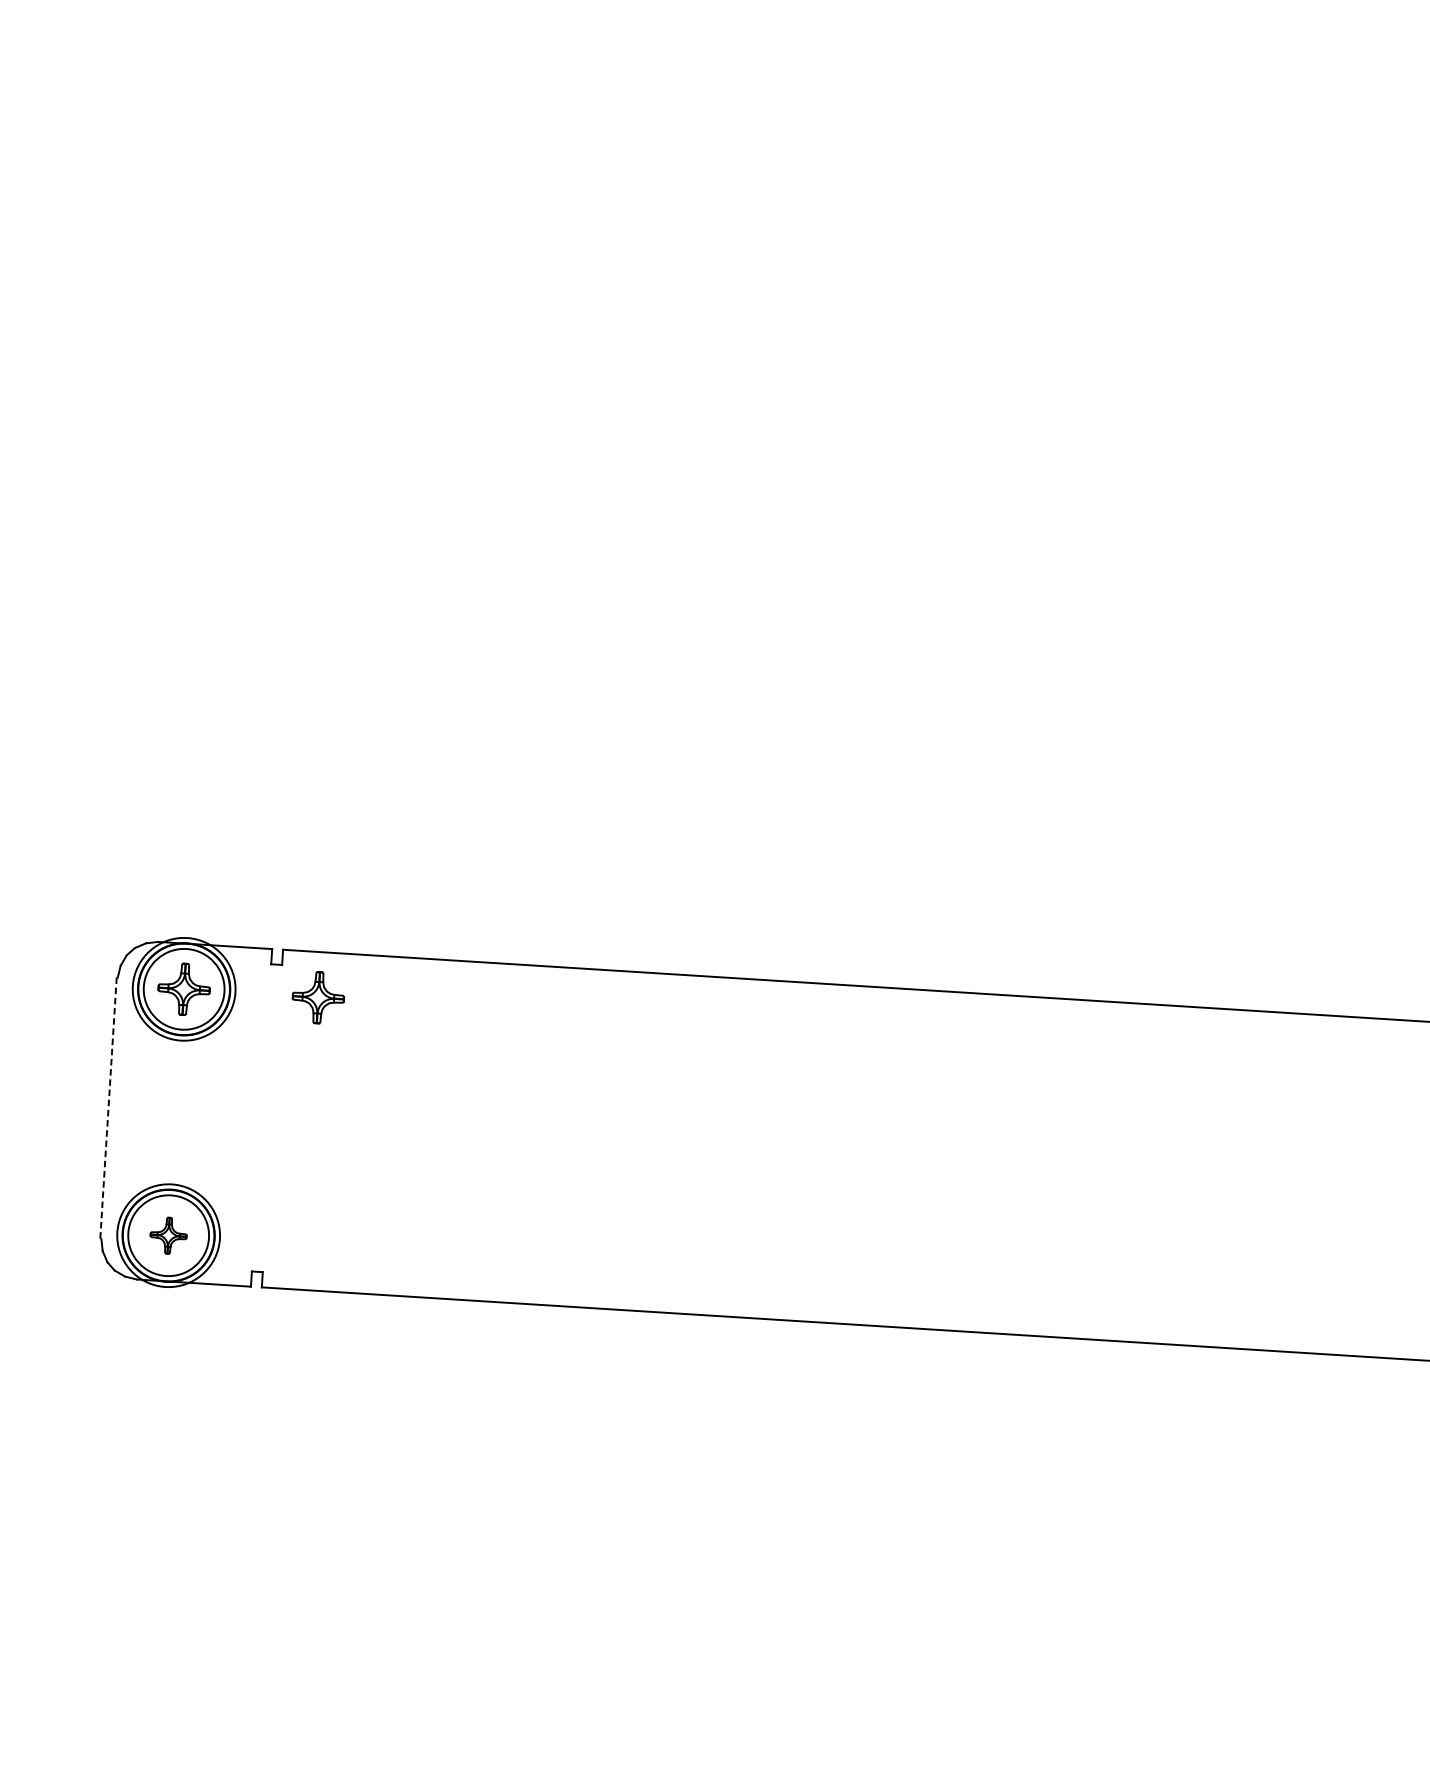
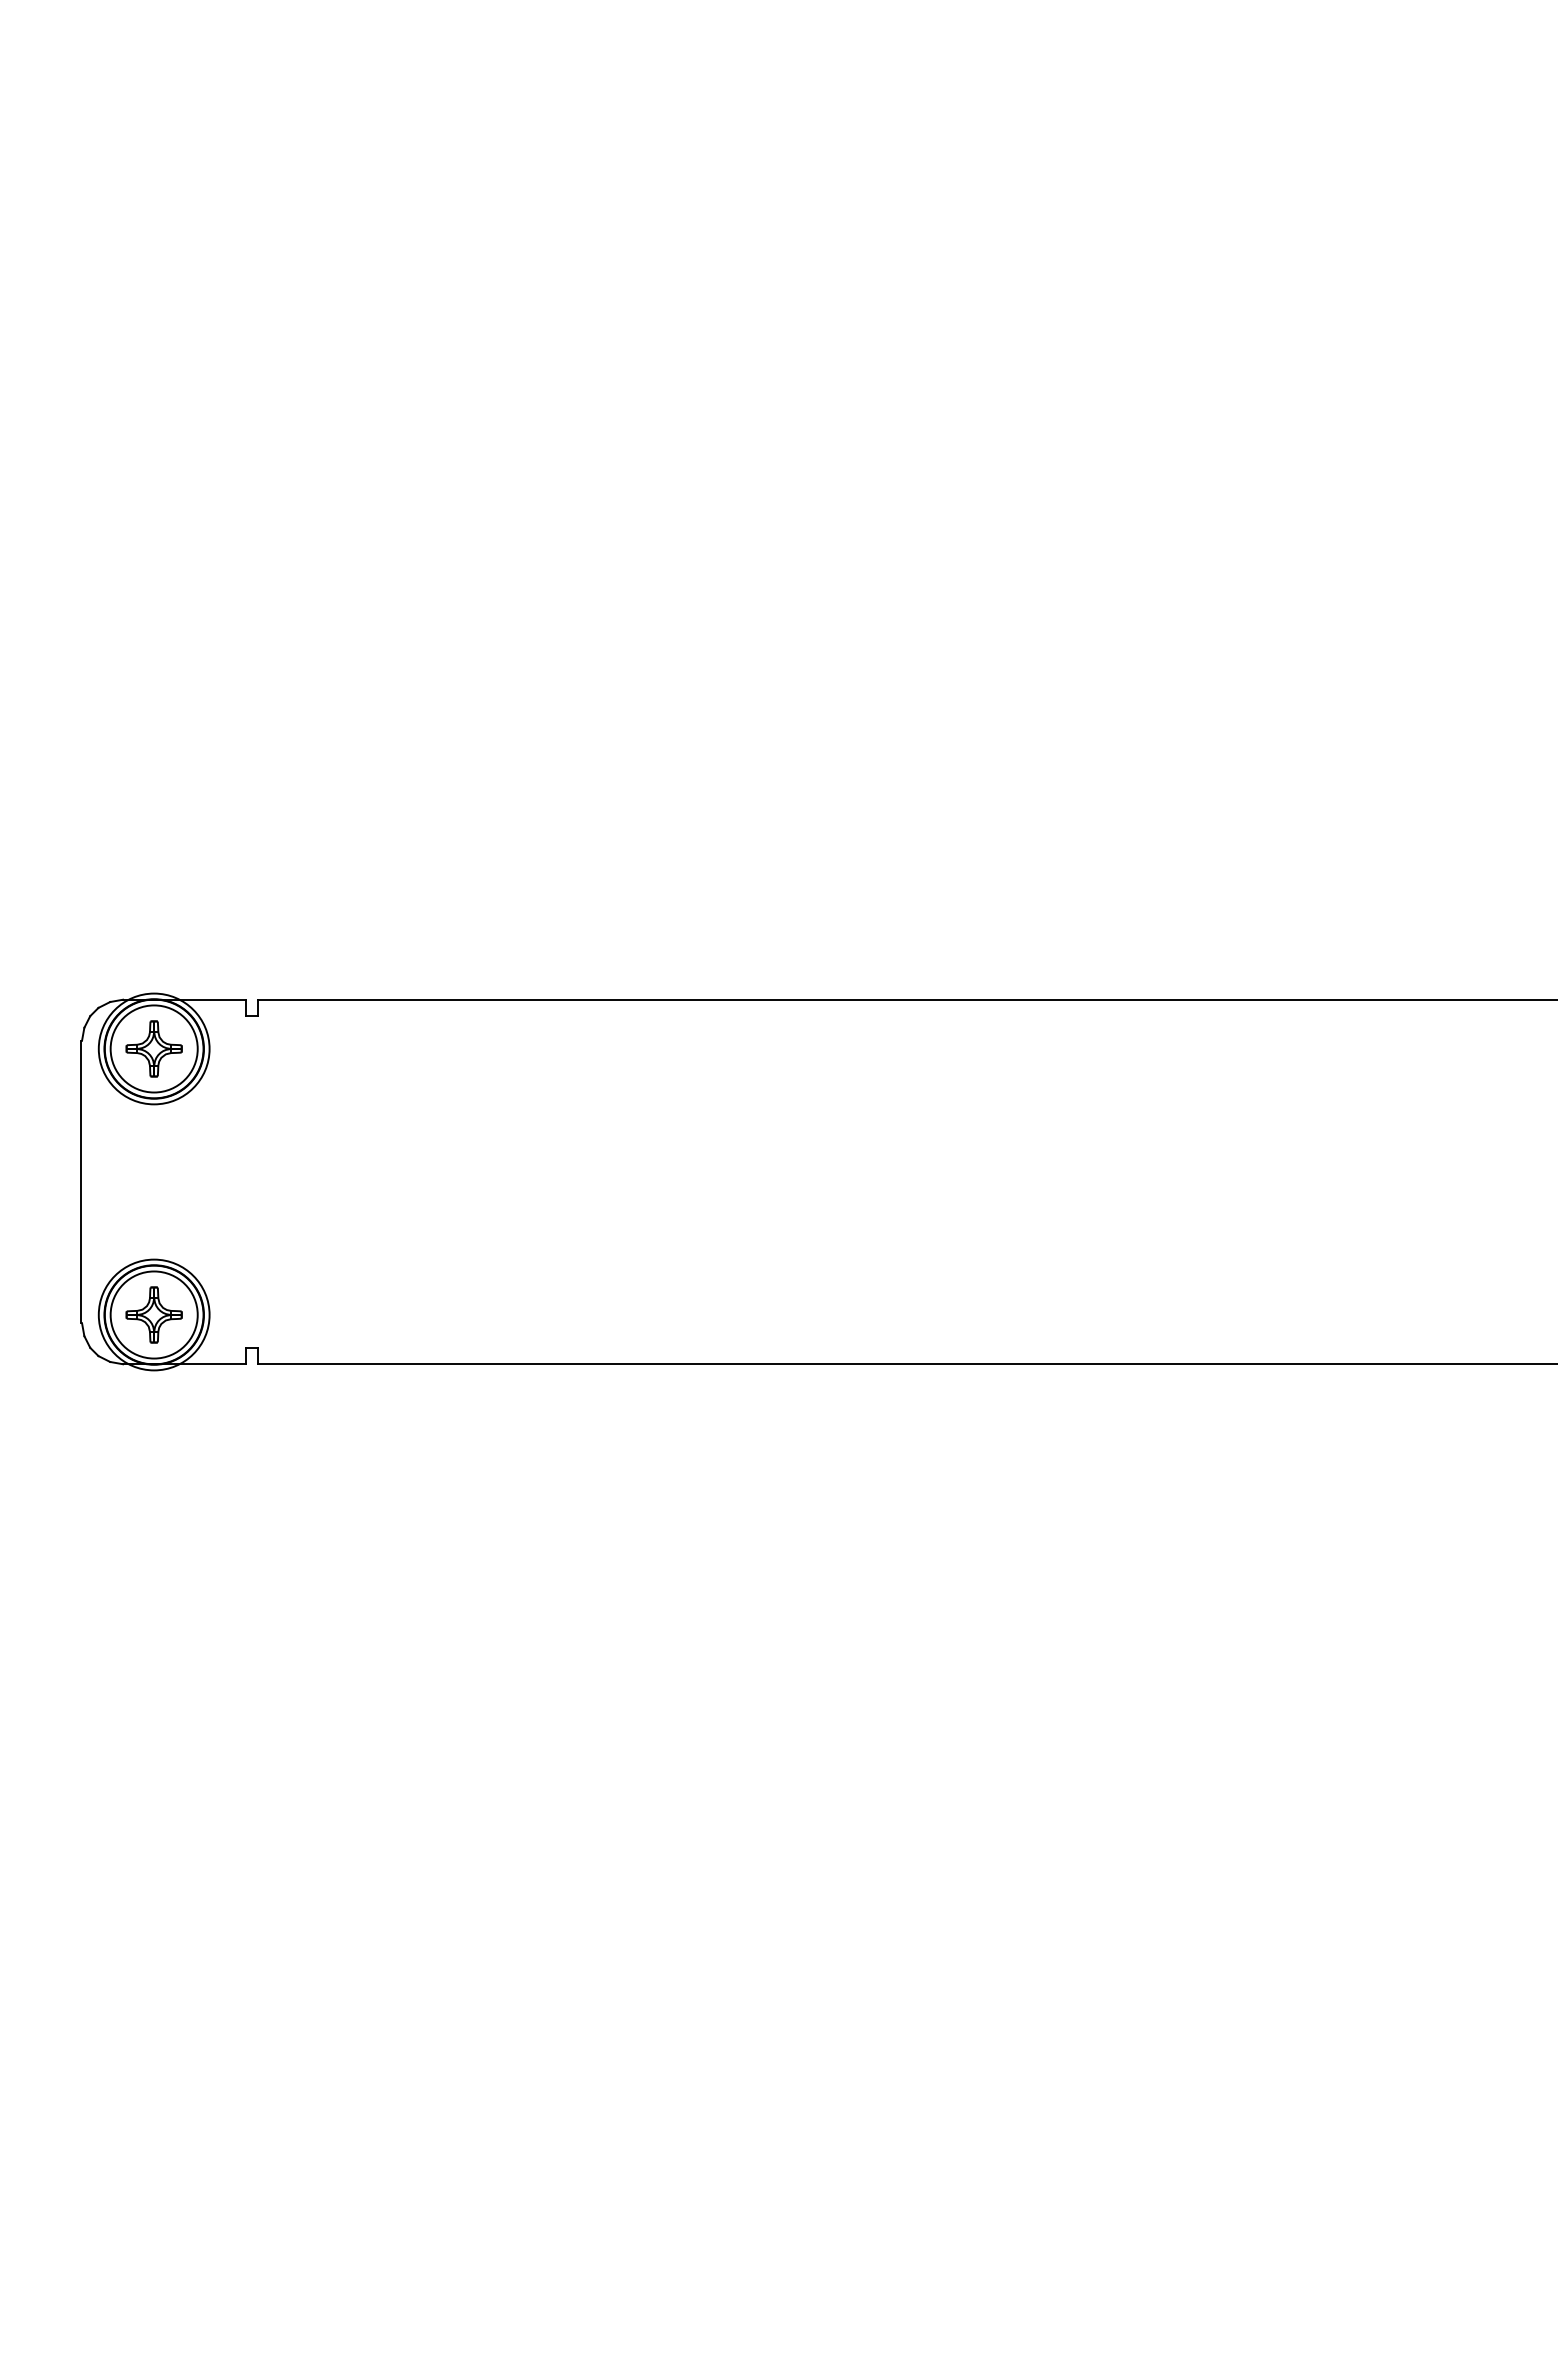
part: (317, 997) -> (298, 1048), removed
line: (108, 1108) -> (80, 1182), dashed -> solid
part: (168, 1235) -> (153, 1314), size x1.43

